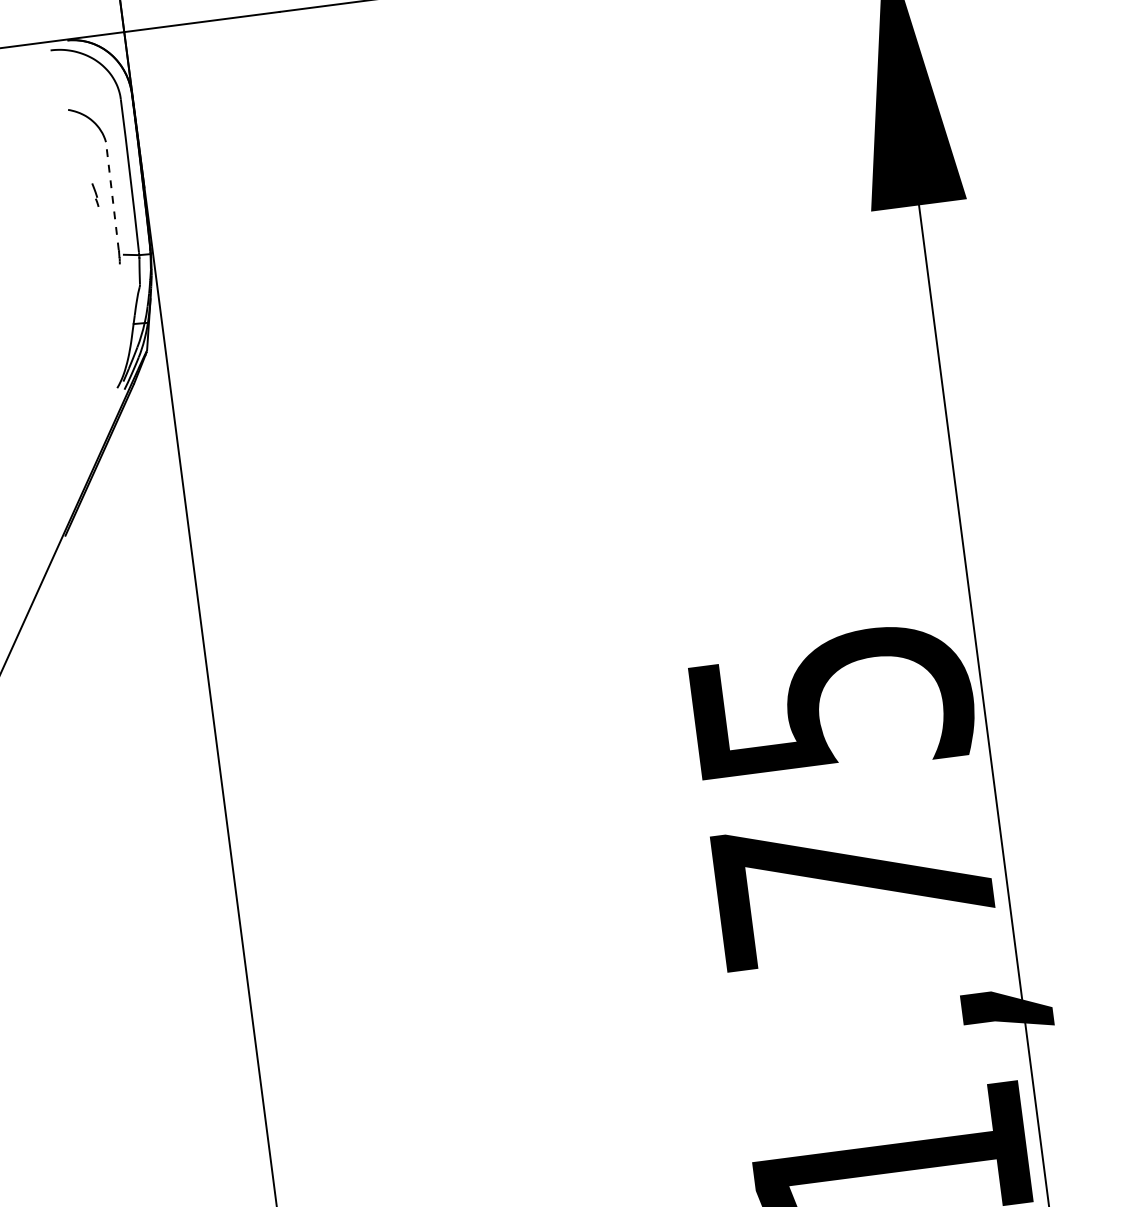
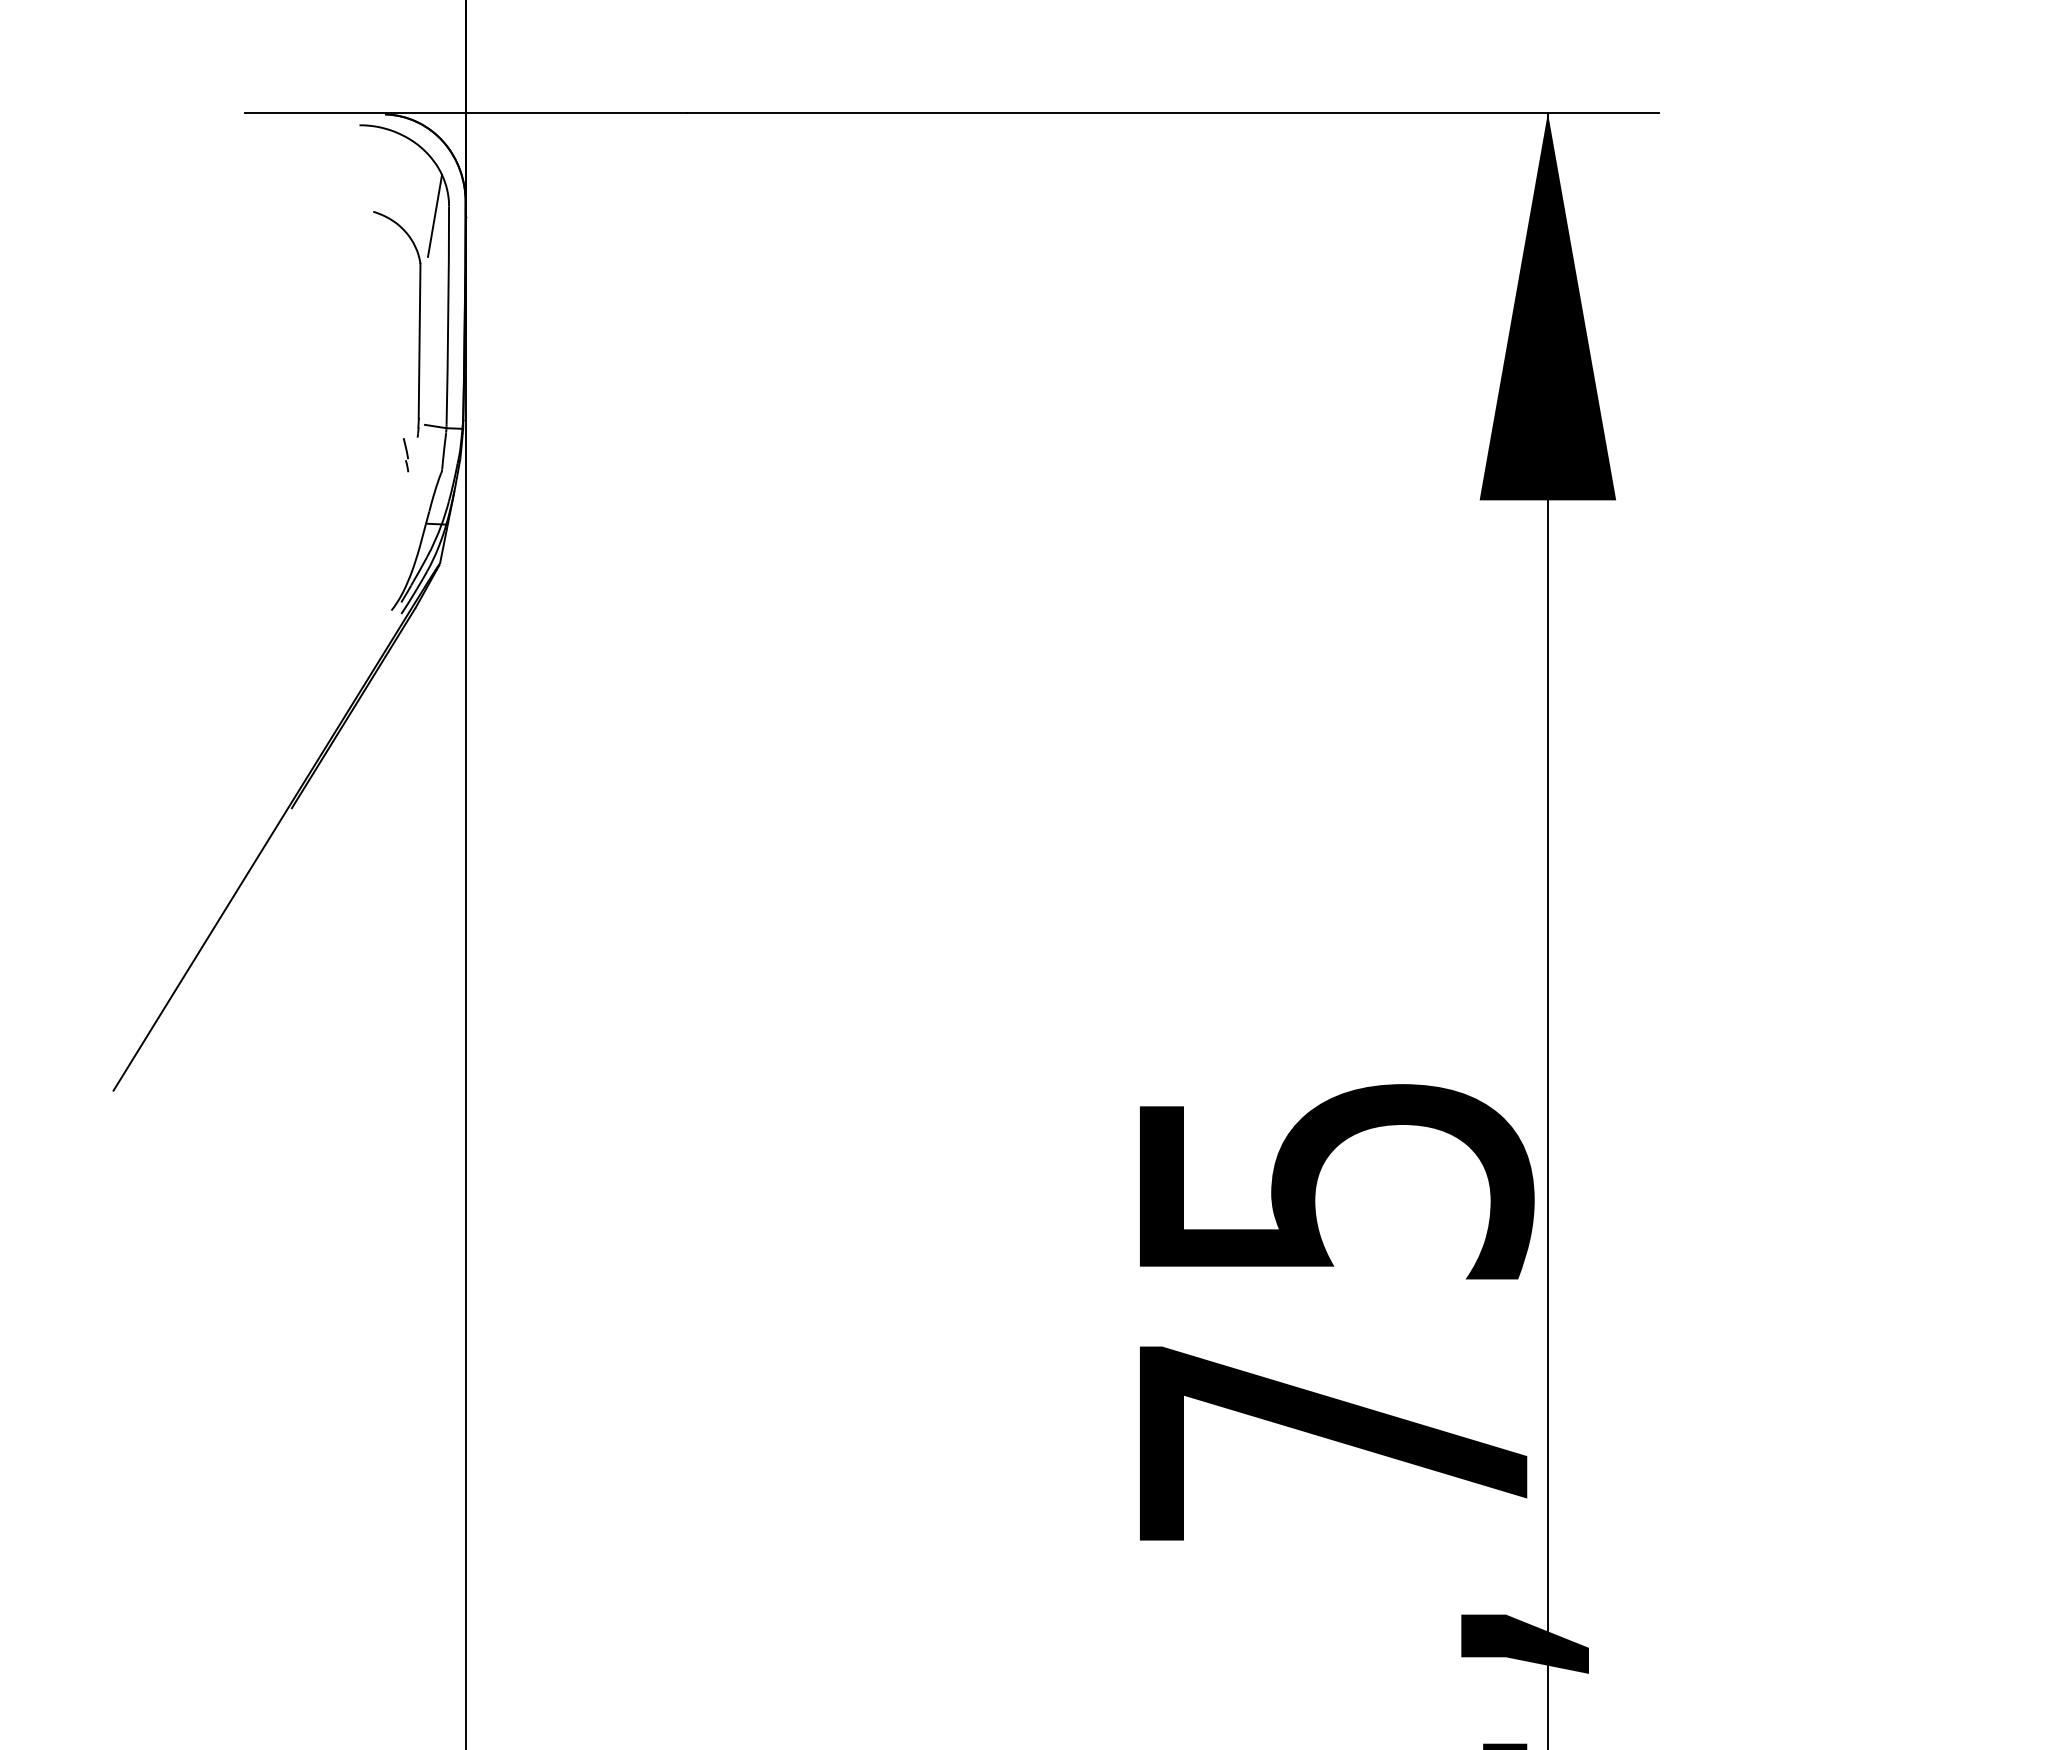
line: (112, 106) -> (435, 215), added
part: (95, 195) -> (405, 455), moved
line: (112, 196) -> (419, 340), dashed -> solid

